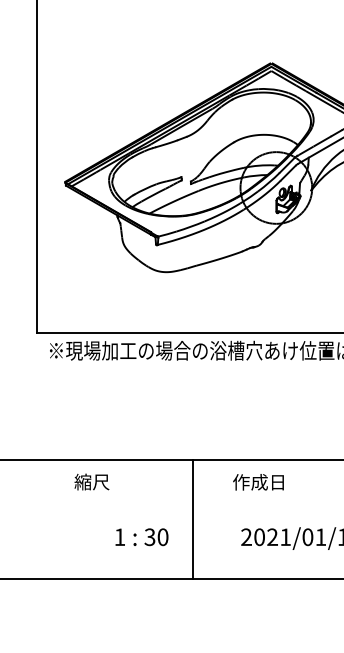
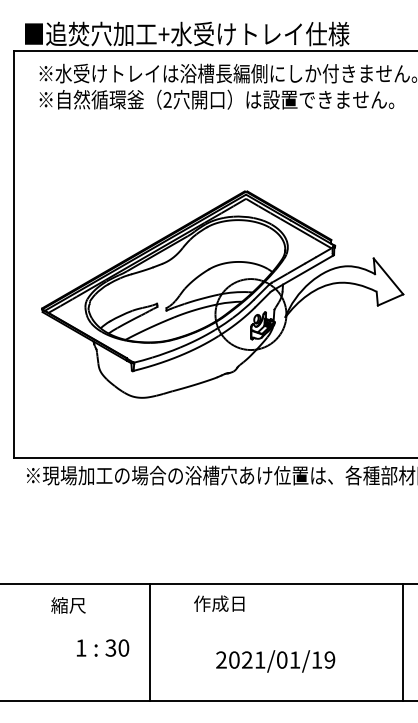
text: (258, 482) -> (219, 603), moved
line: (193, 519) -> (150, 642), moved
text: (142, 536) -> (103, 647), moved

